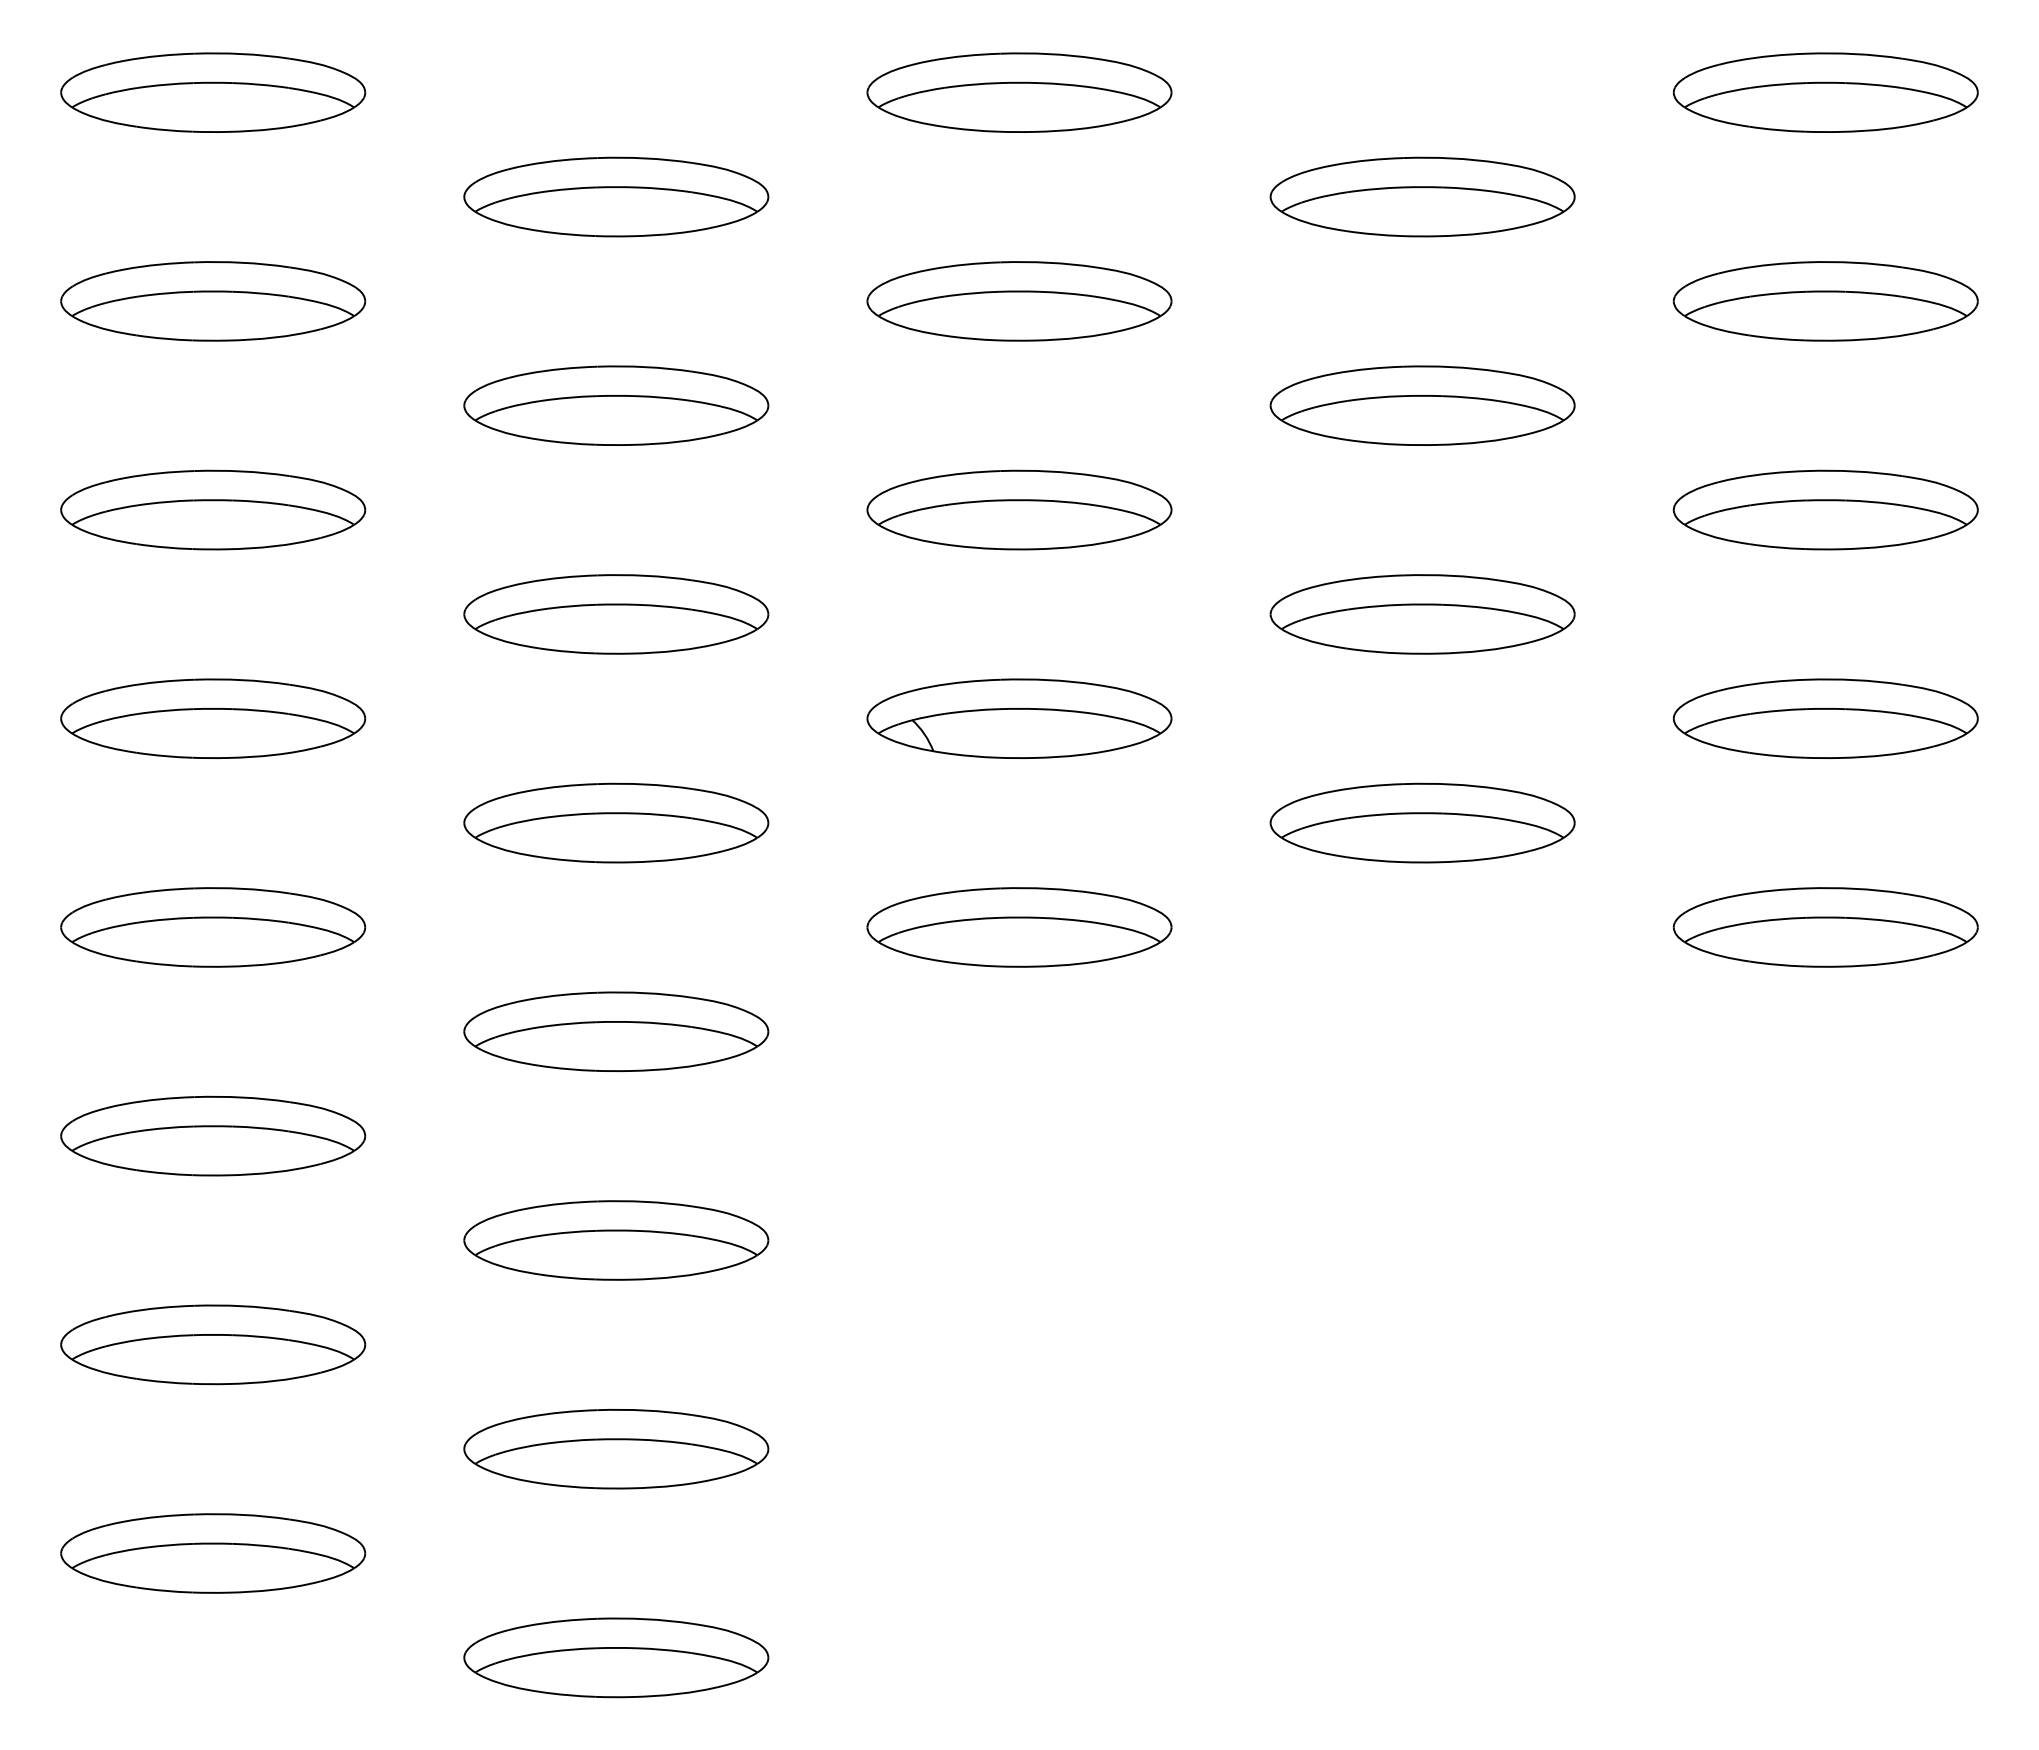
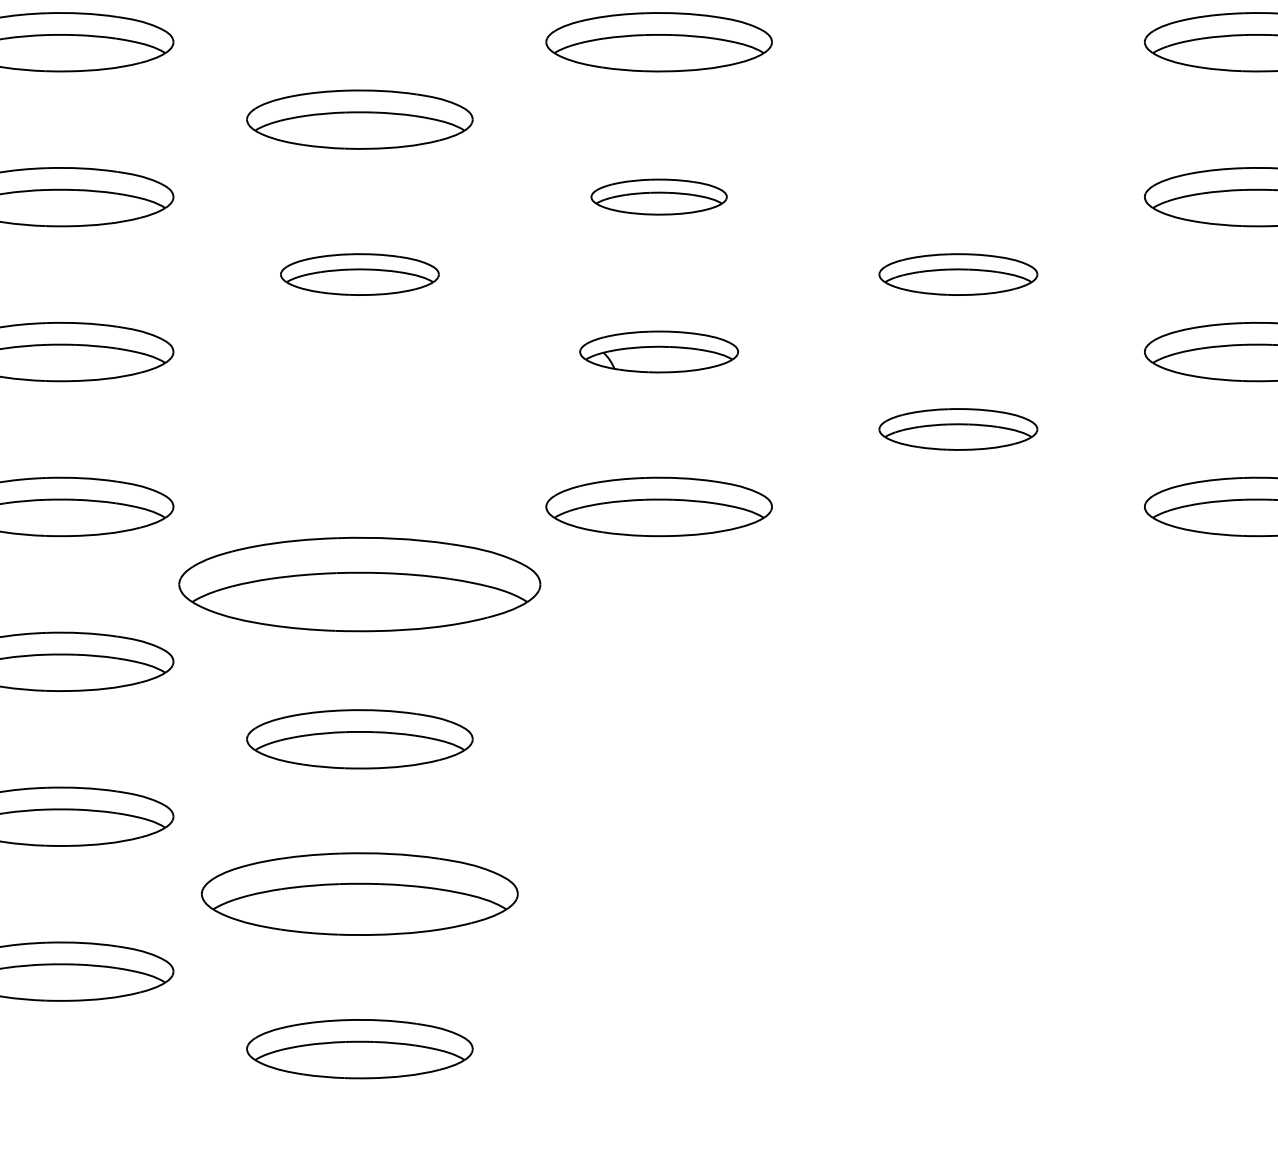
part: (1422, 405) -> (958, 119), removed
part: (1019, 509) -> (659, 196), size x0.6
part: (616, 614) -> (360, 274), size x0.7
part: (1422, 614) -> (958, 274), size x0.7
part: (1019, 718) -> (659, 351), size x0.7
part: (616, 822) -> (360, 429), removed
part: (1422, 822) -> (958, 429), size x0.7
part: (616, 1031) -> (360, 584), size x1.6
part: (616, 1449) -> (360, 894), size x1.4

